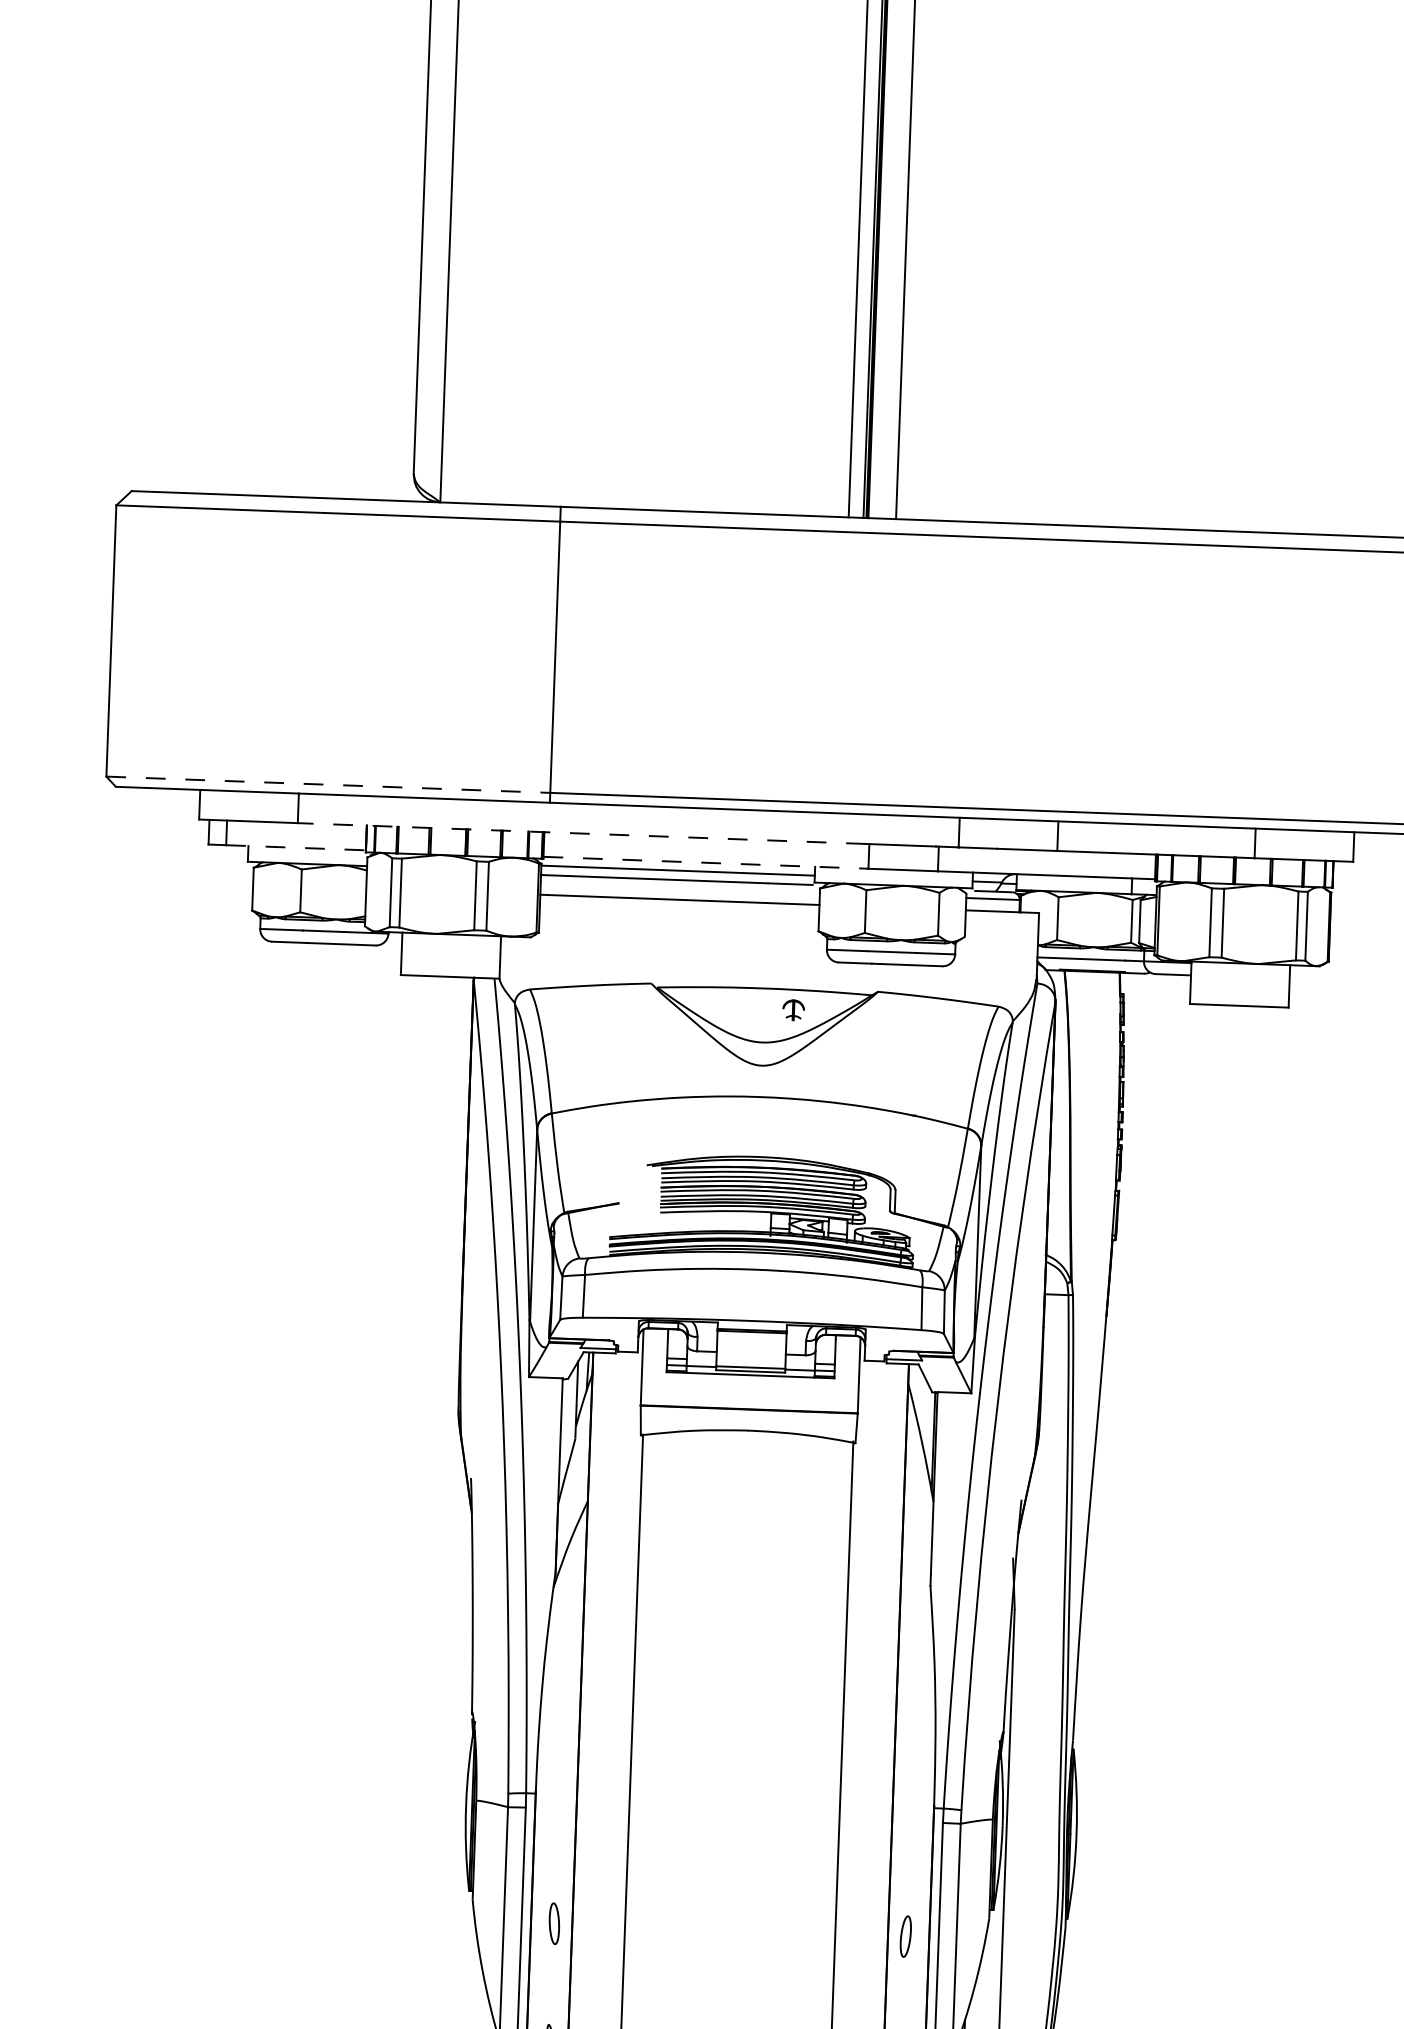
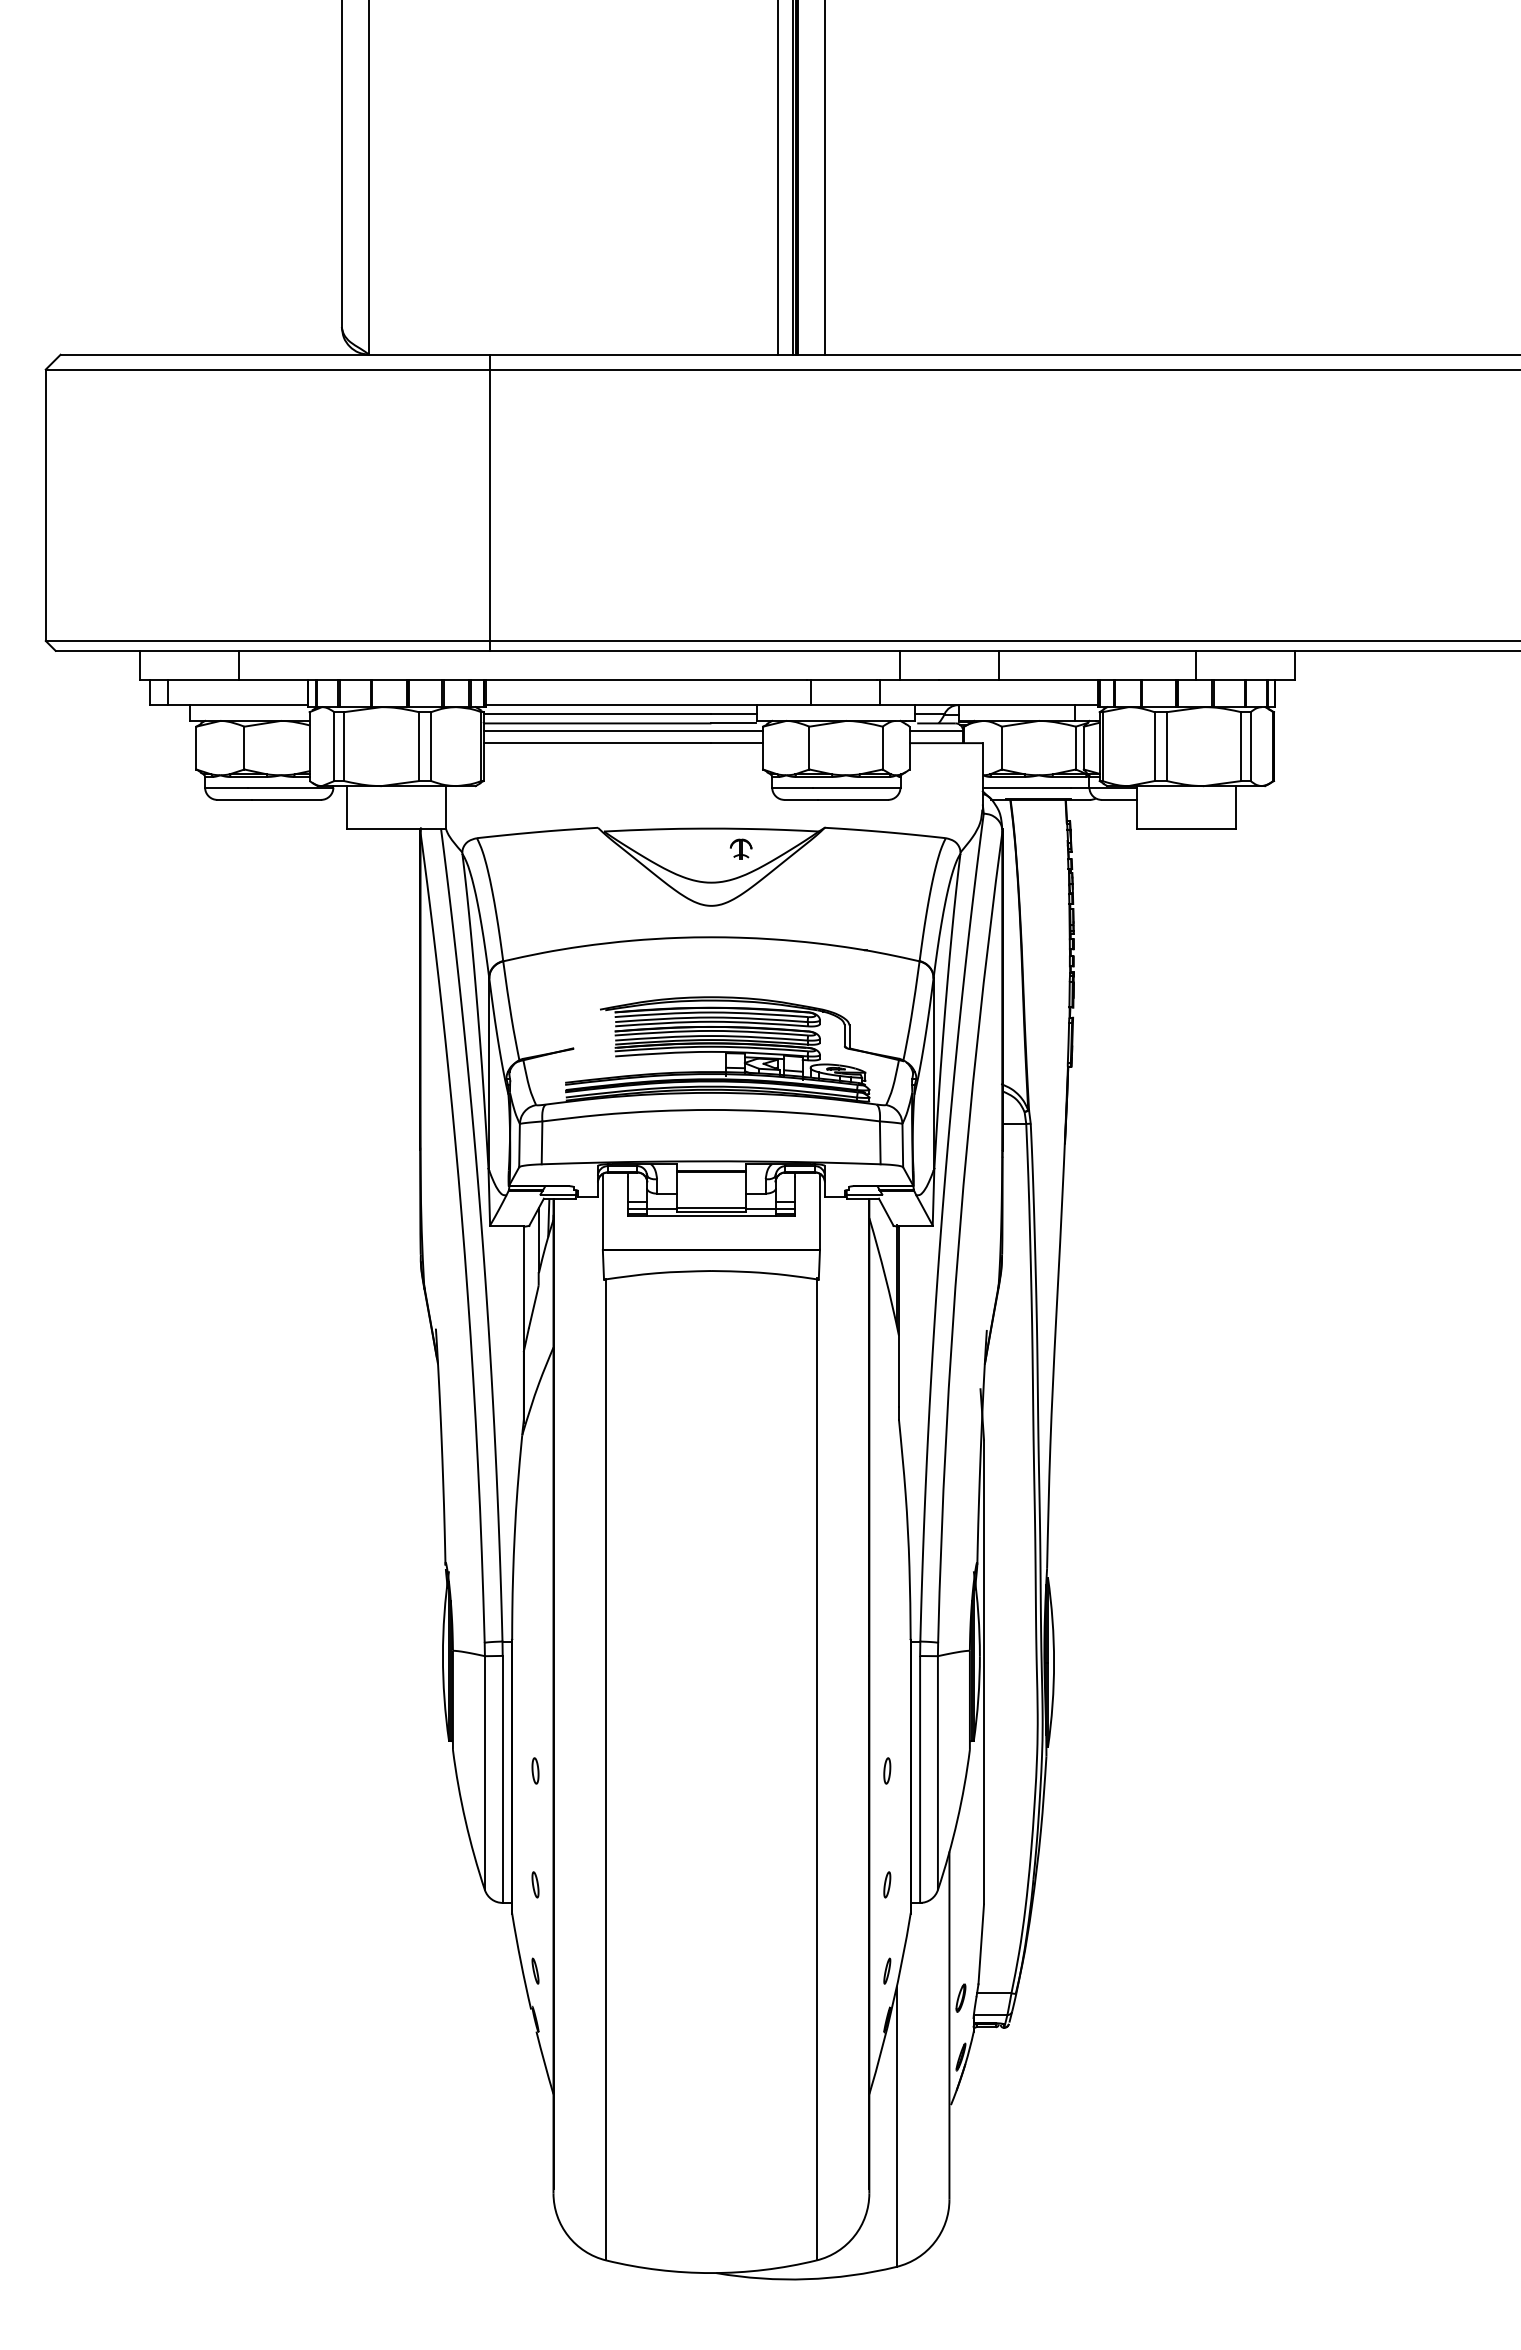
line: (328, 785) -> (268, 641), dashed -> solid
line: (581, 833) -> (522, 680), dashed -> solid
line: (295, 848) -> (237, 705), dashed -> solid
line: (706, 863) -> (648, 705), dashed -> solid
line: (680, 887) -> (623, 730), added
part: (554, 1923) -> (535, 1770), size x0.62
part: (906, 1936) -> (887, 1770), size x0.62

